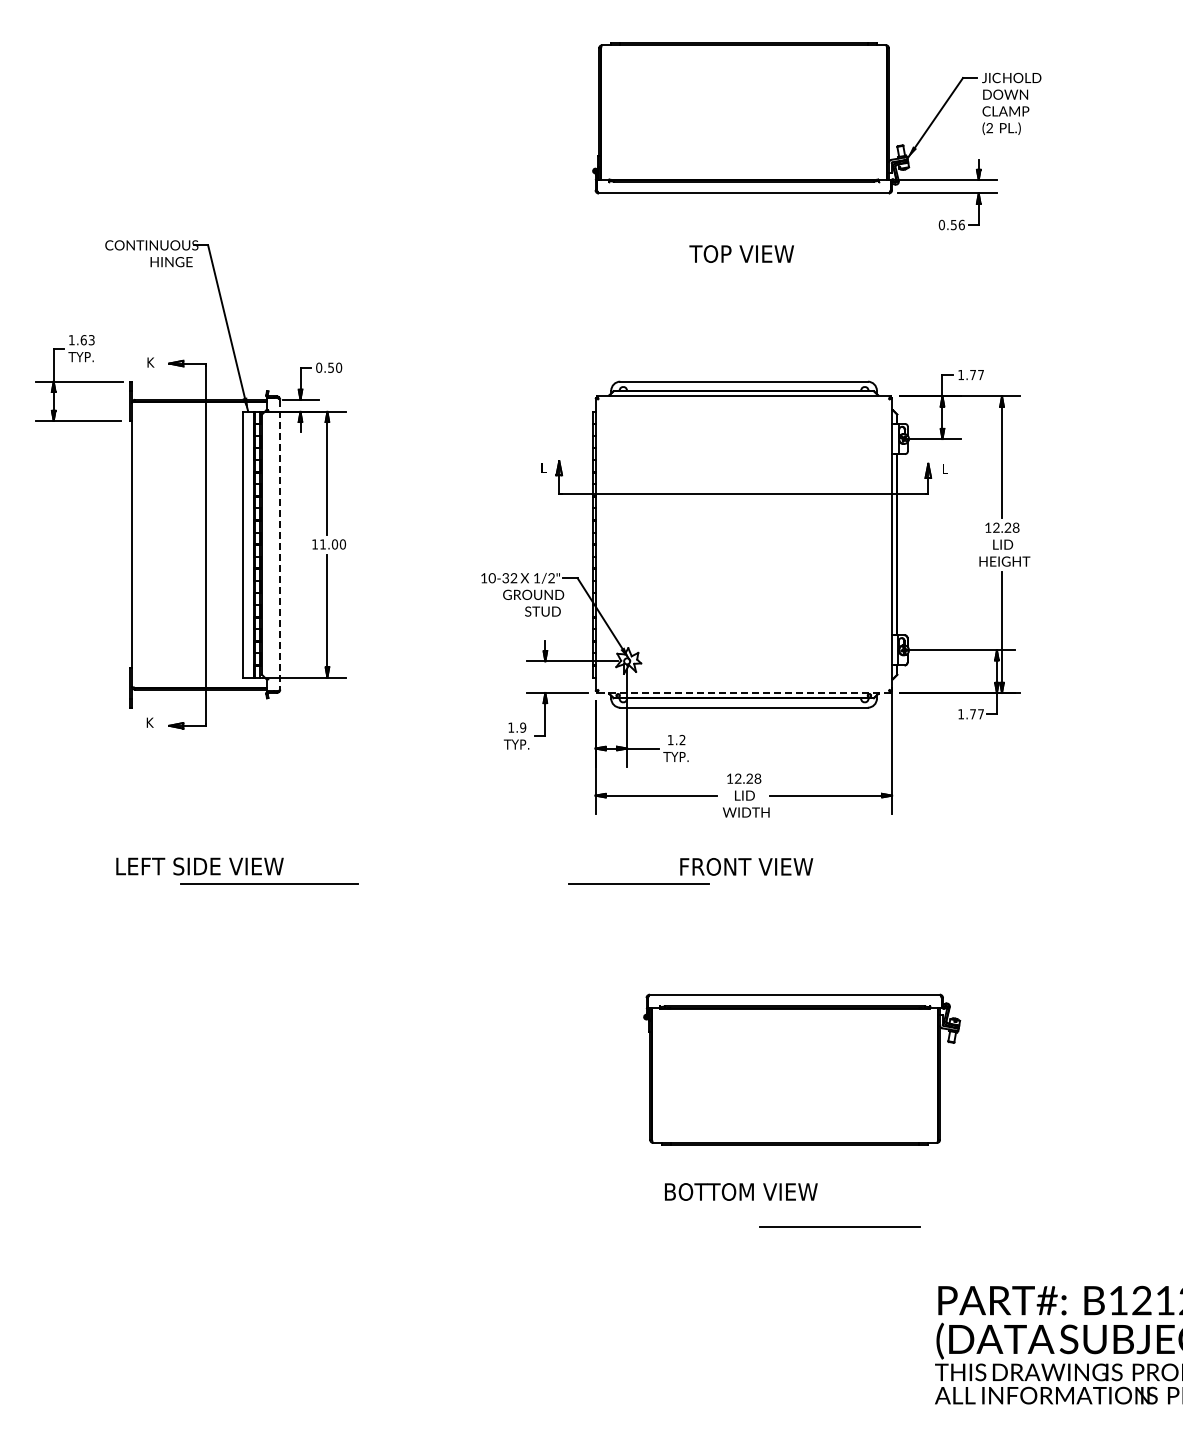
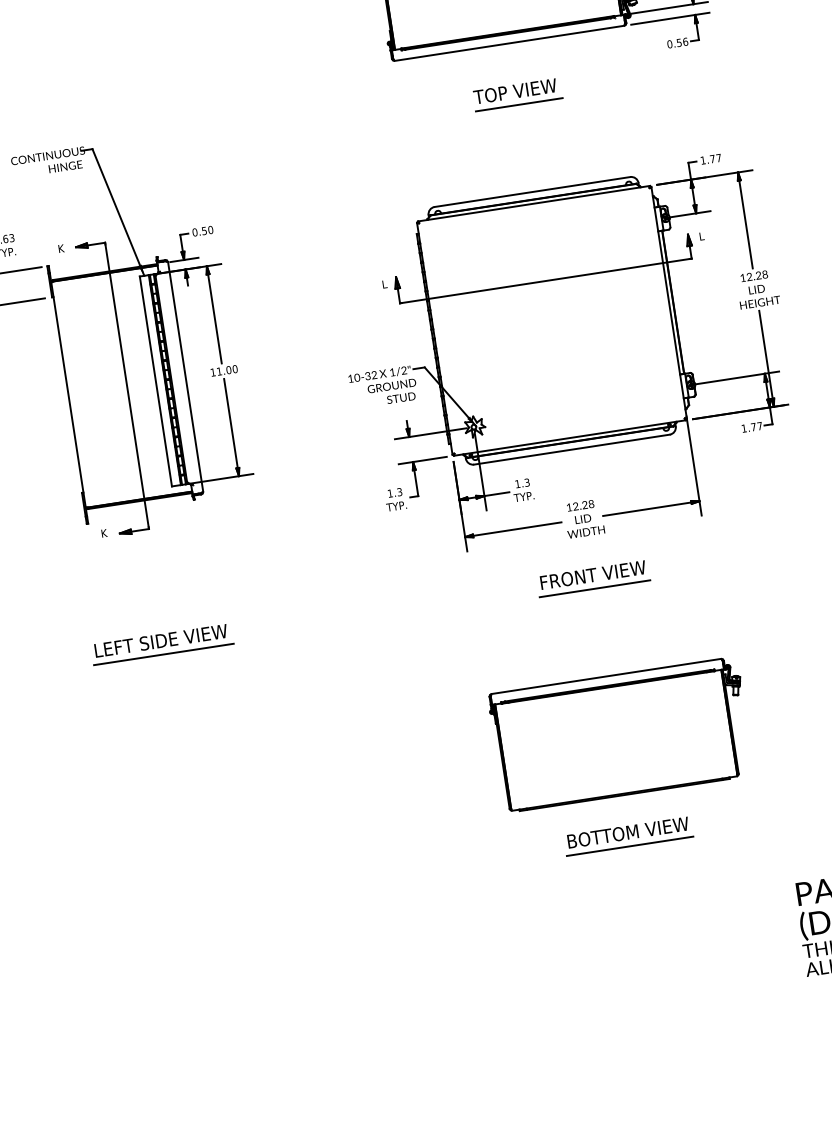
line: (744, 271) -> (519, 104), added
line: (280, 544) -> (185, 376), dashed -> solid
line: (743, 692) -> (569, 437), dashed -> solid
text: (523, 727) -> (399, 491), 1.9 -> 1.3
text: (682, 740) -> (527, 483), 1.2 -> 1.3
line: (269, 883) -> (163, 654), moved
line: (638, 883) -> (594, 588), moved
part: (802, 1069) -> (621, 734), moved
line: (839, 1226) -> (629, 845), moved

